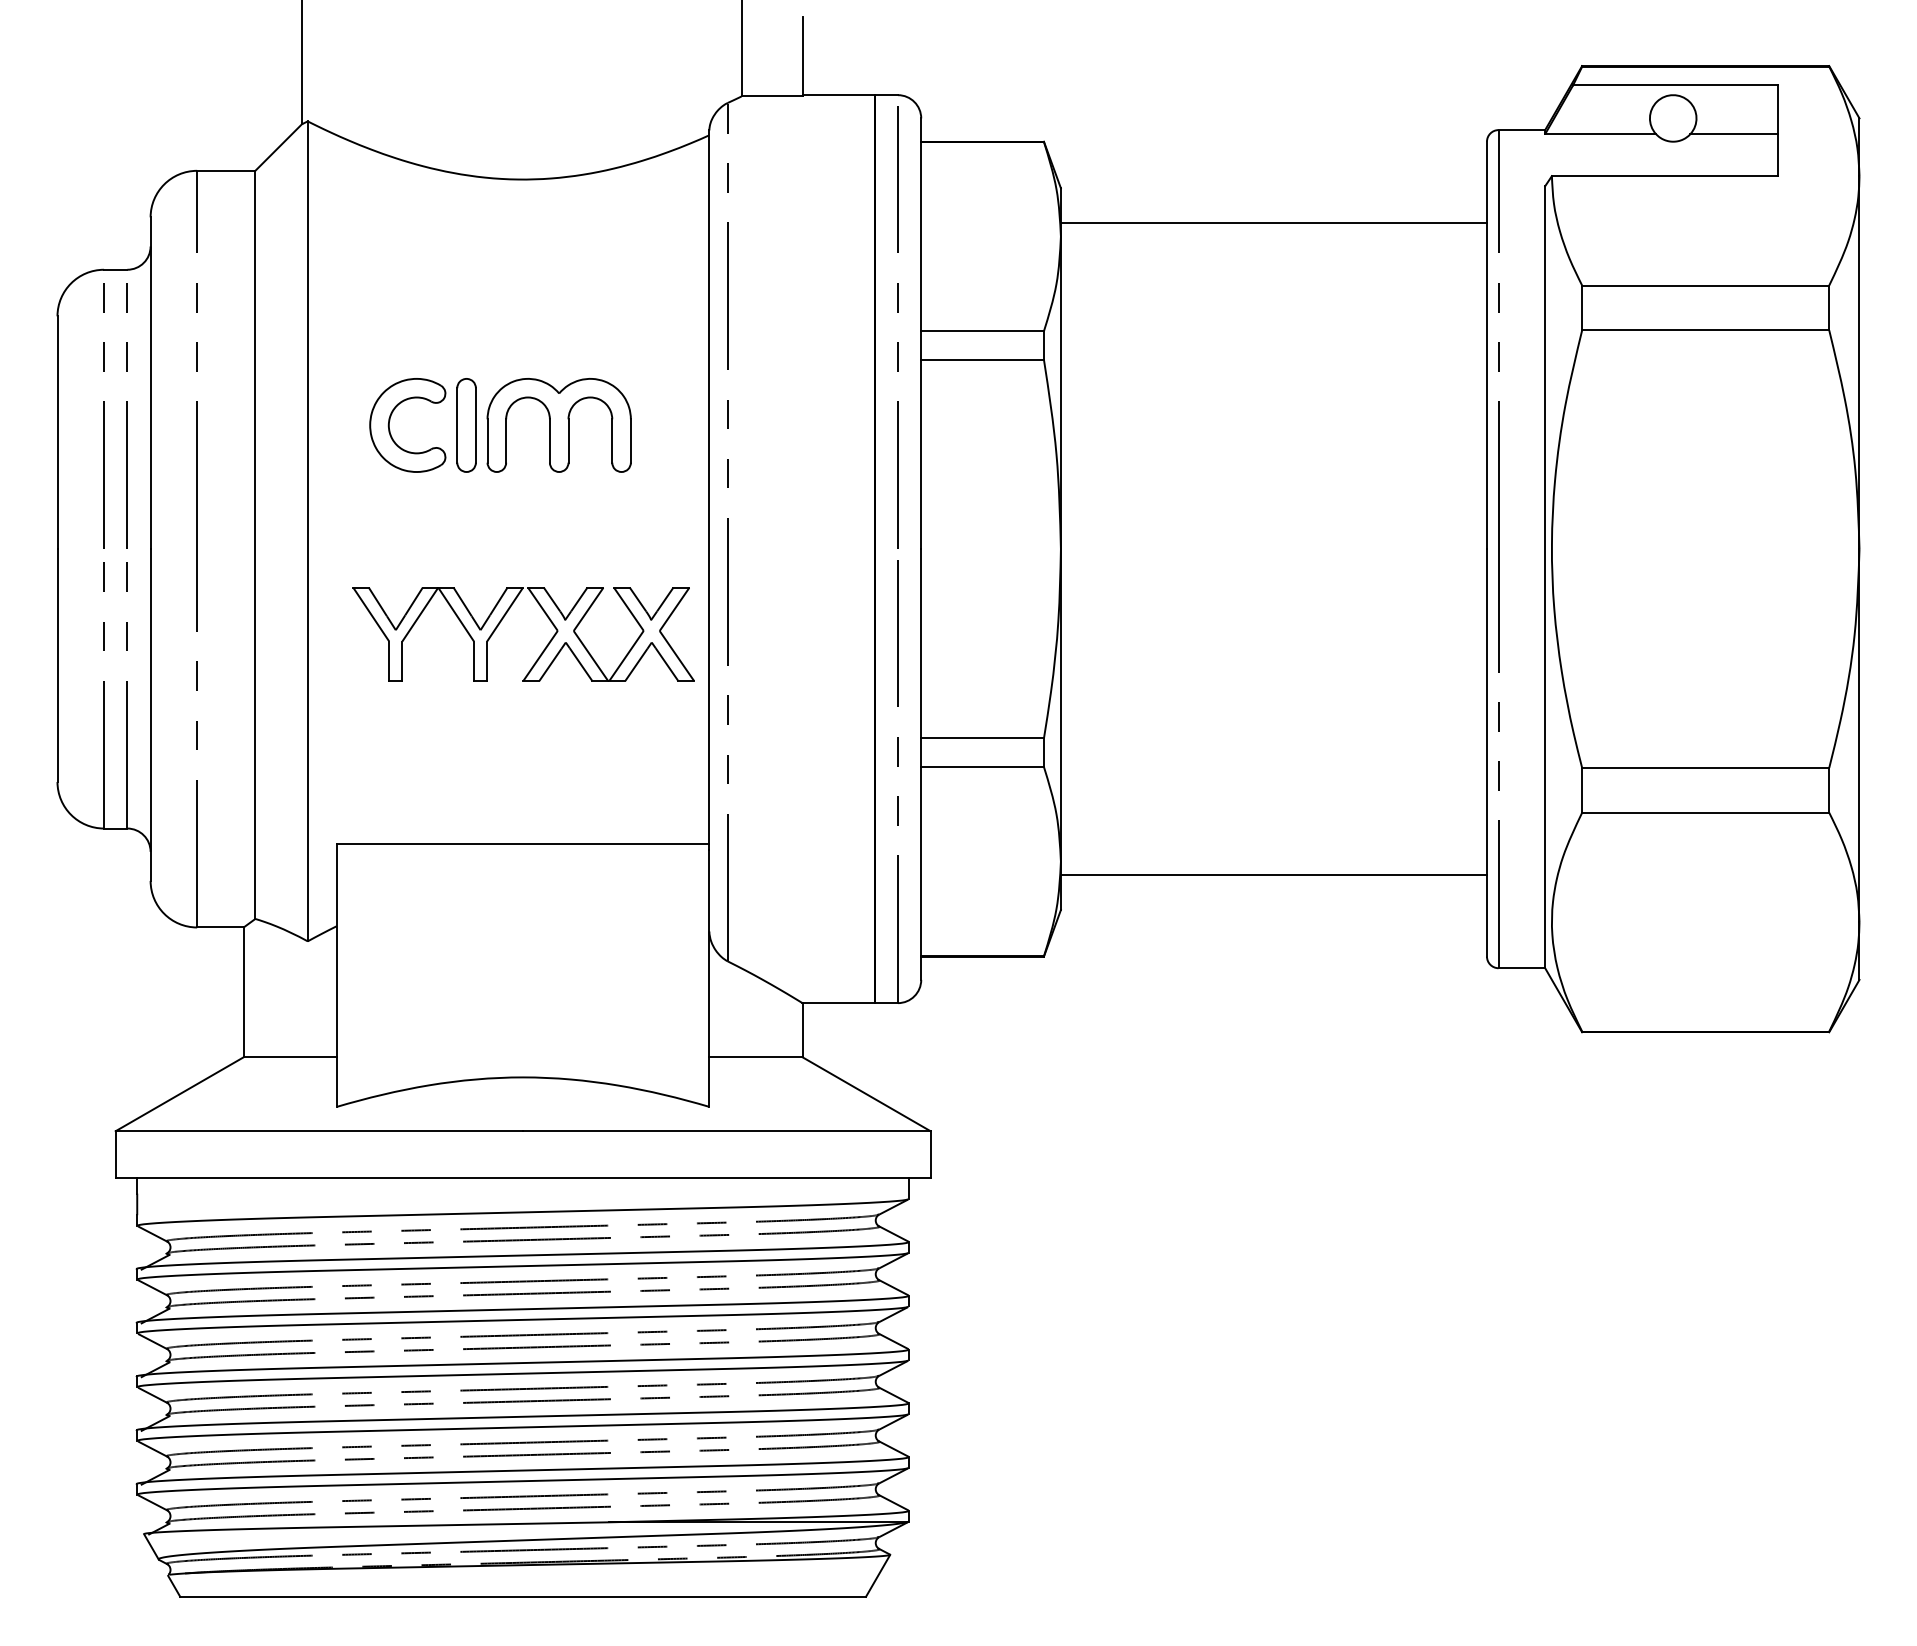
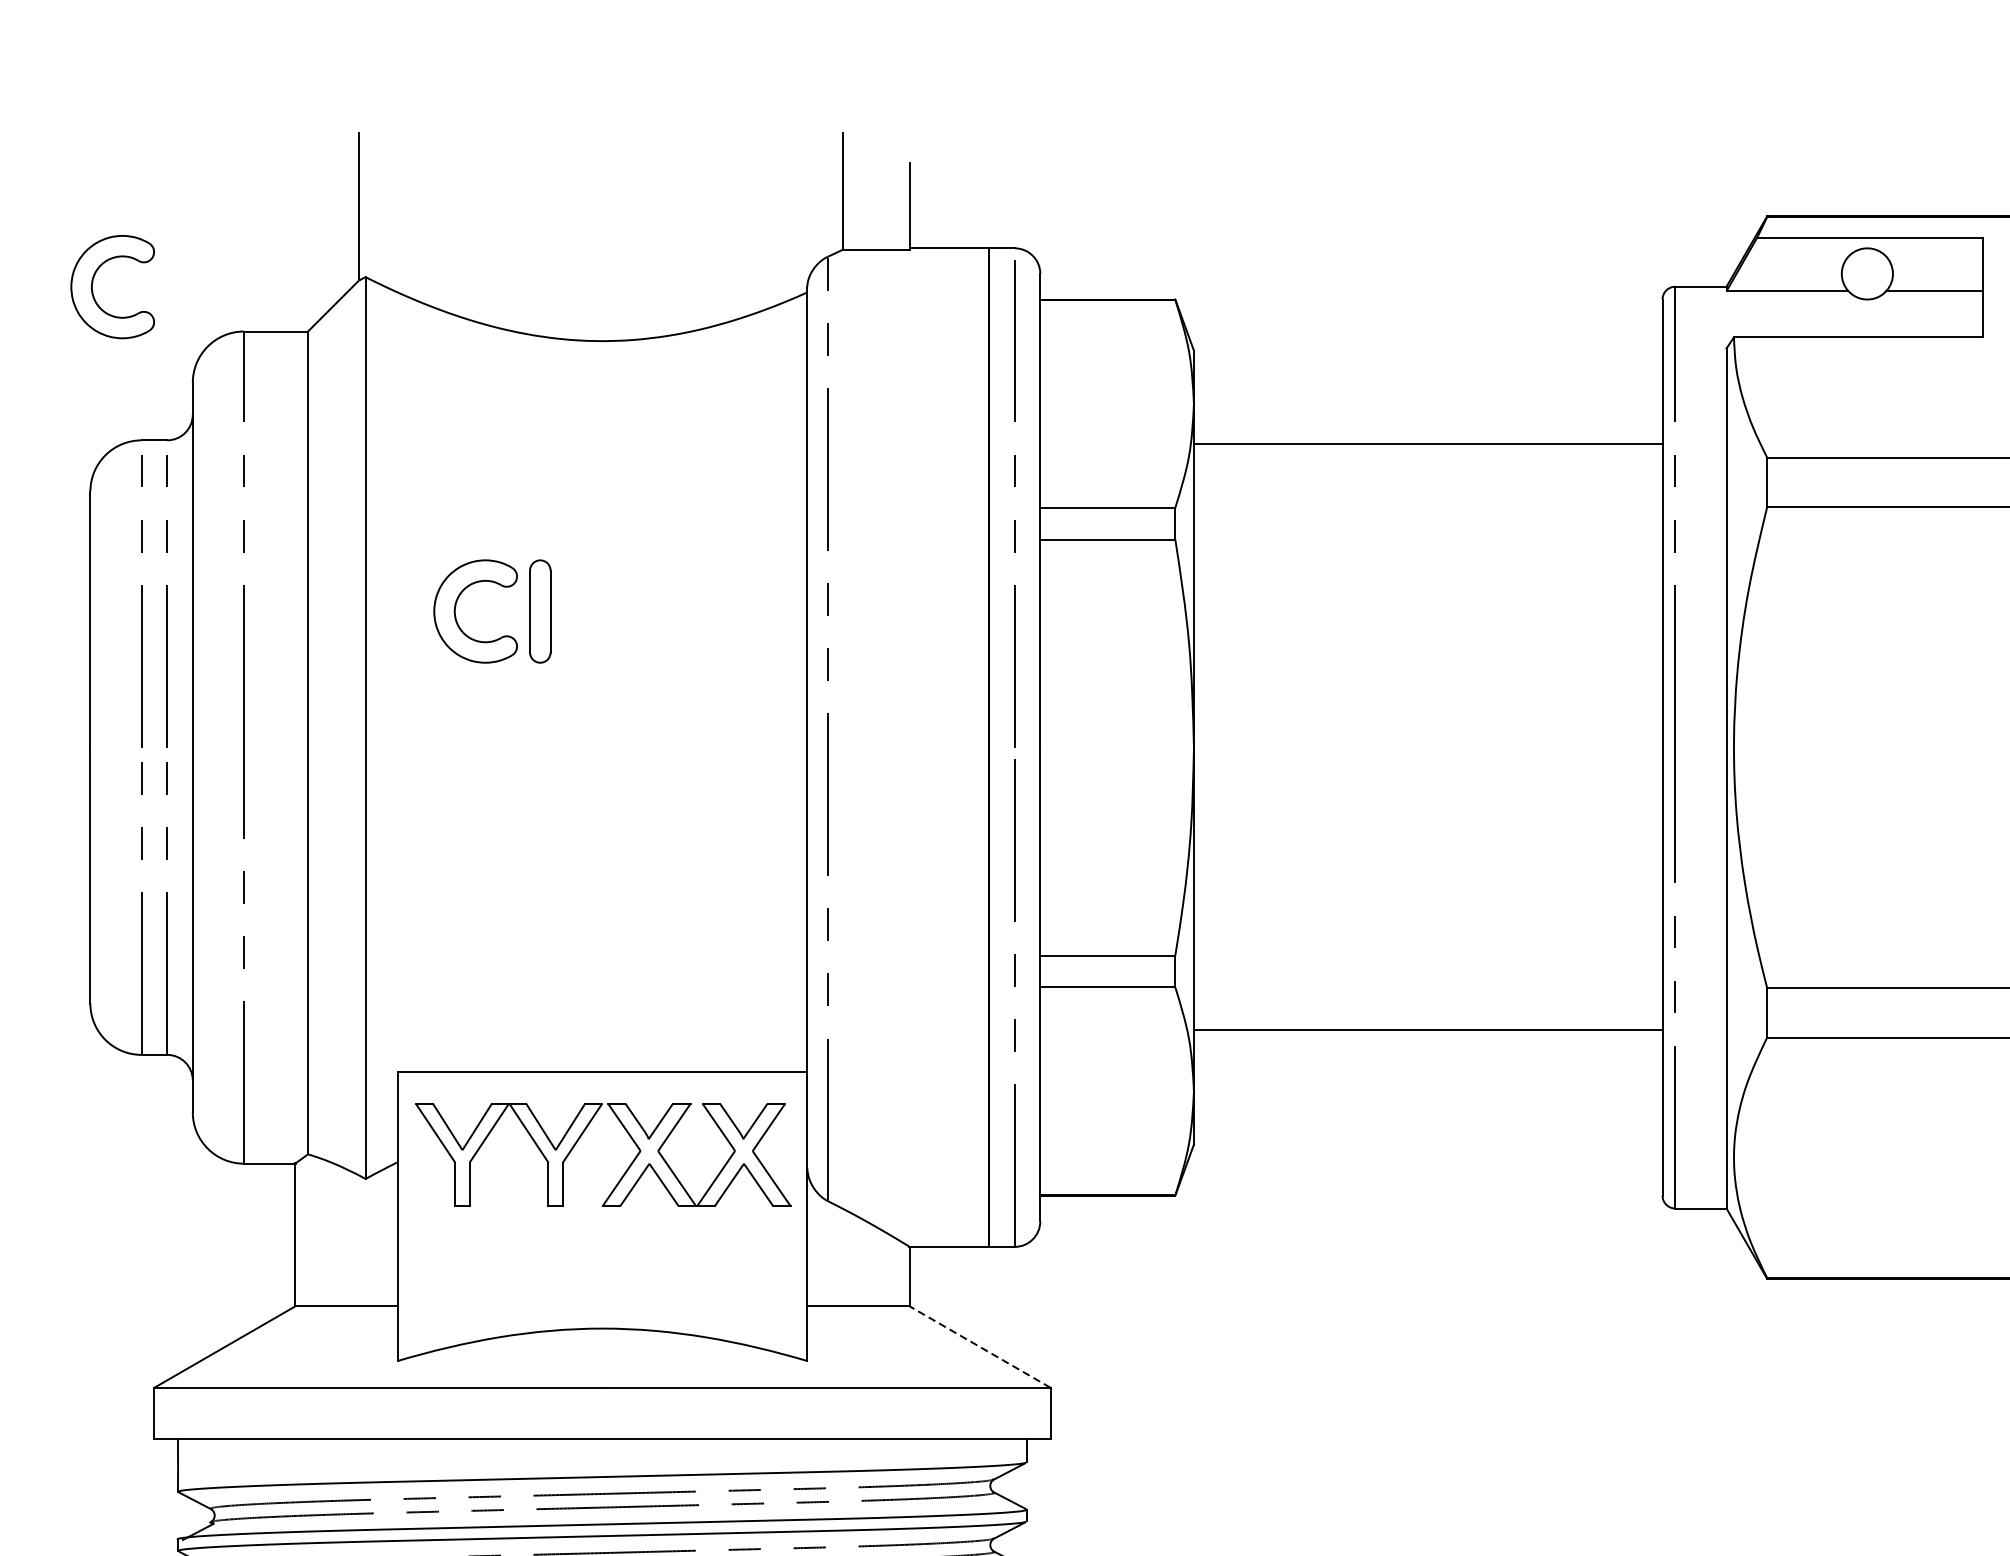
part: (60, 125) -> (93, 281), added
line: (1273, 223) -> (1427, 444), moved
part: (558, 425) -> (641, 611), removed
part: (543, 649) -> (624, 1171), moved
line: (1273, 875) -> (1427, 1030), moved
line: (866, 1094) -> (980, 1347), solid -> dashed

